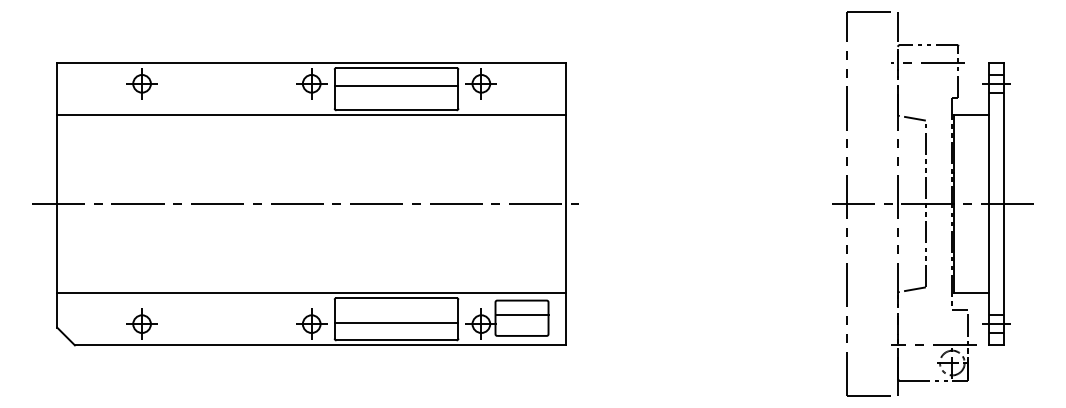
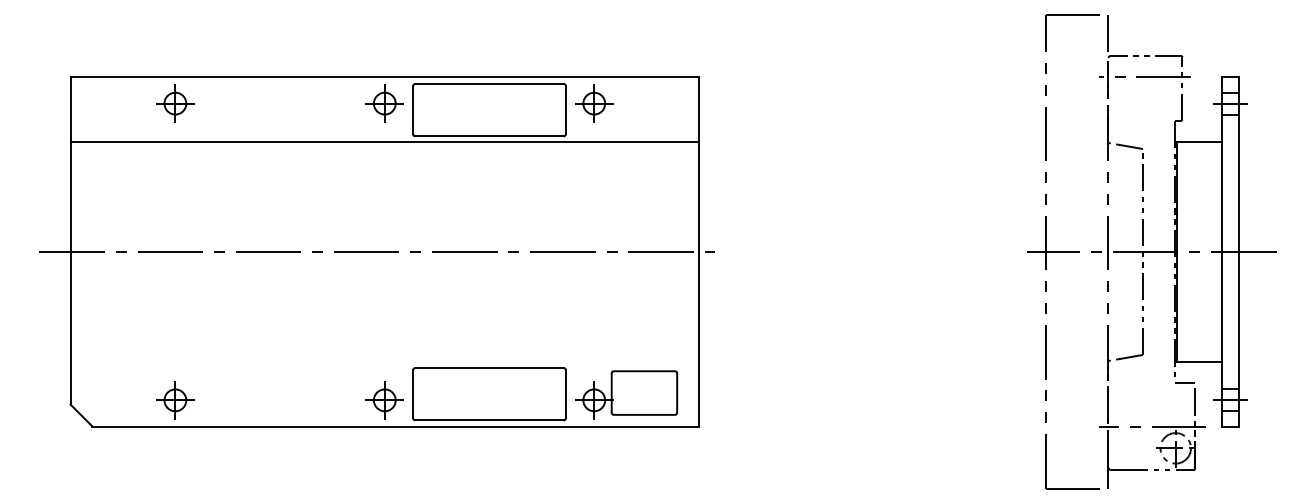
line: (396, 85) -> (489, 105), removed
line: (311, 293) -> (384, 362), removed
line: (521, 314) -> (643, 388), removed
line: (396, 322) -> (489, 398), removed

